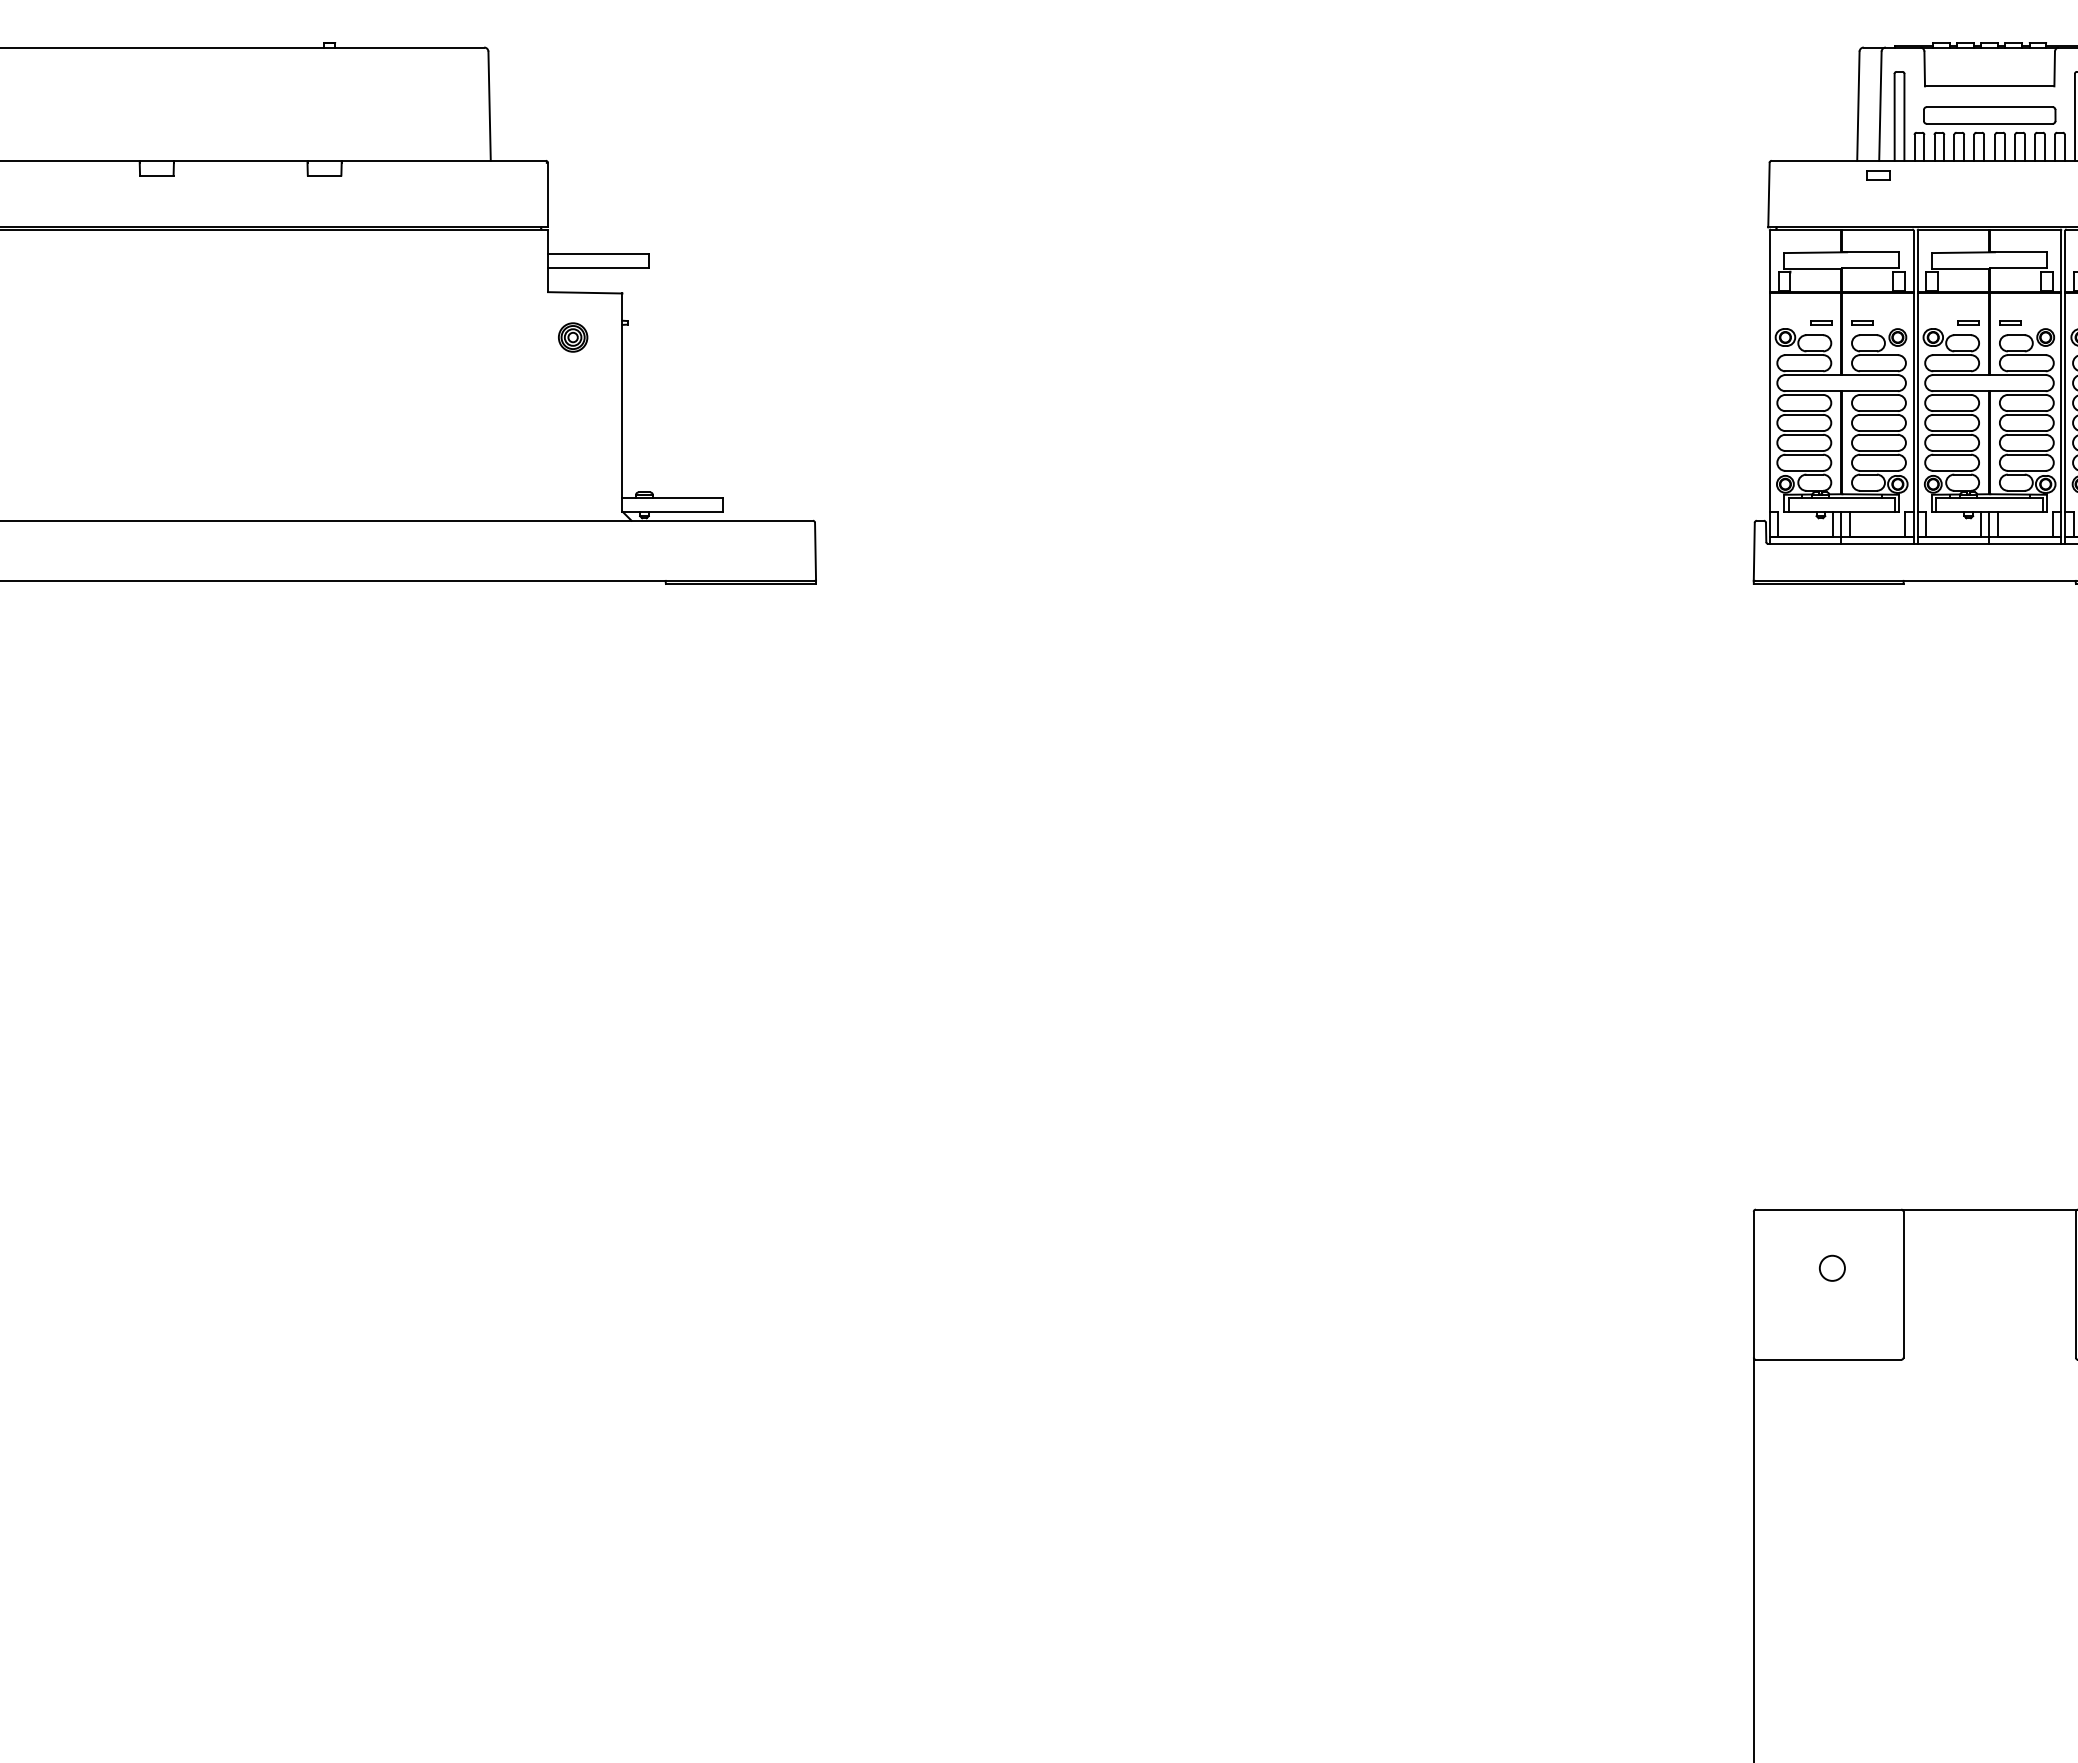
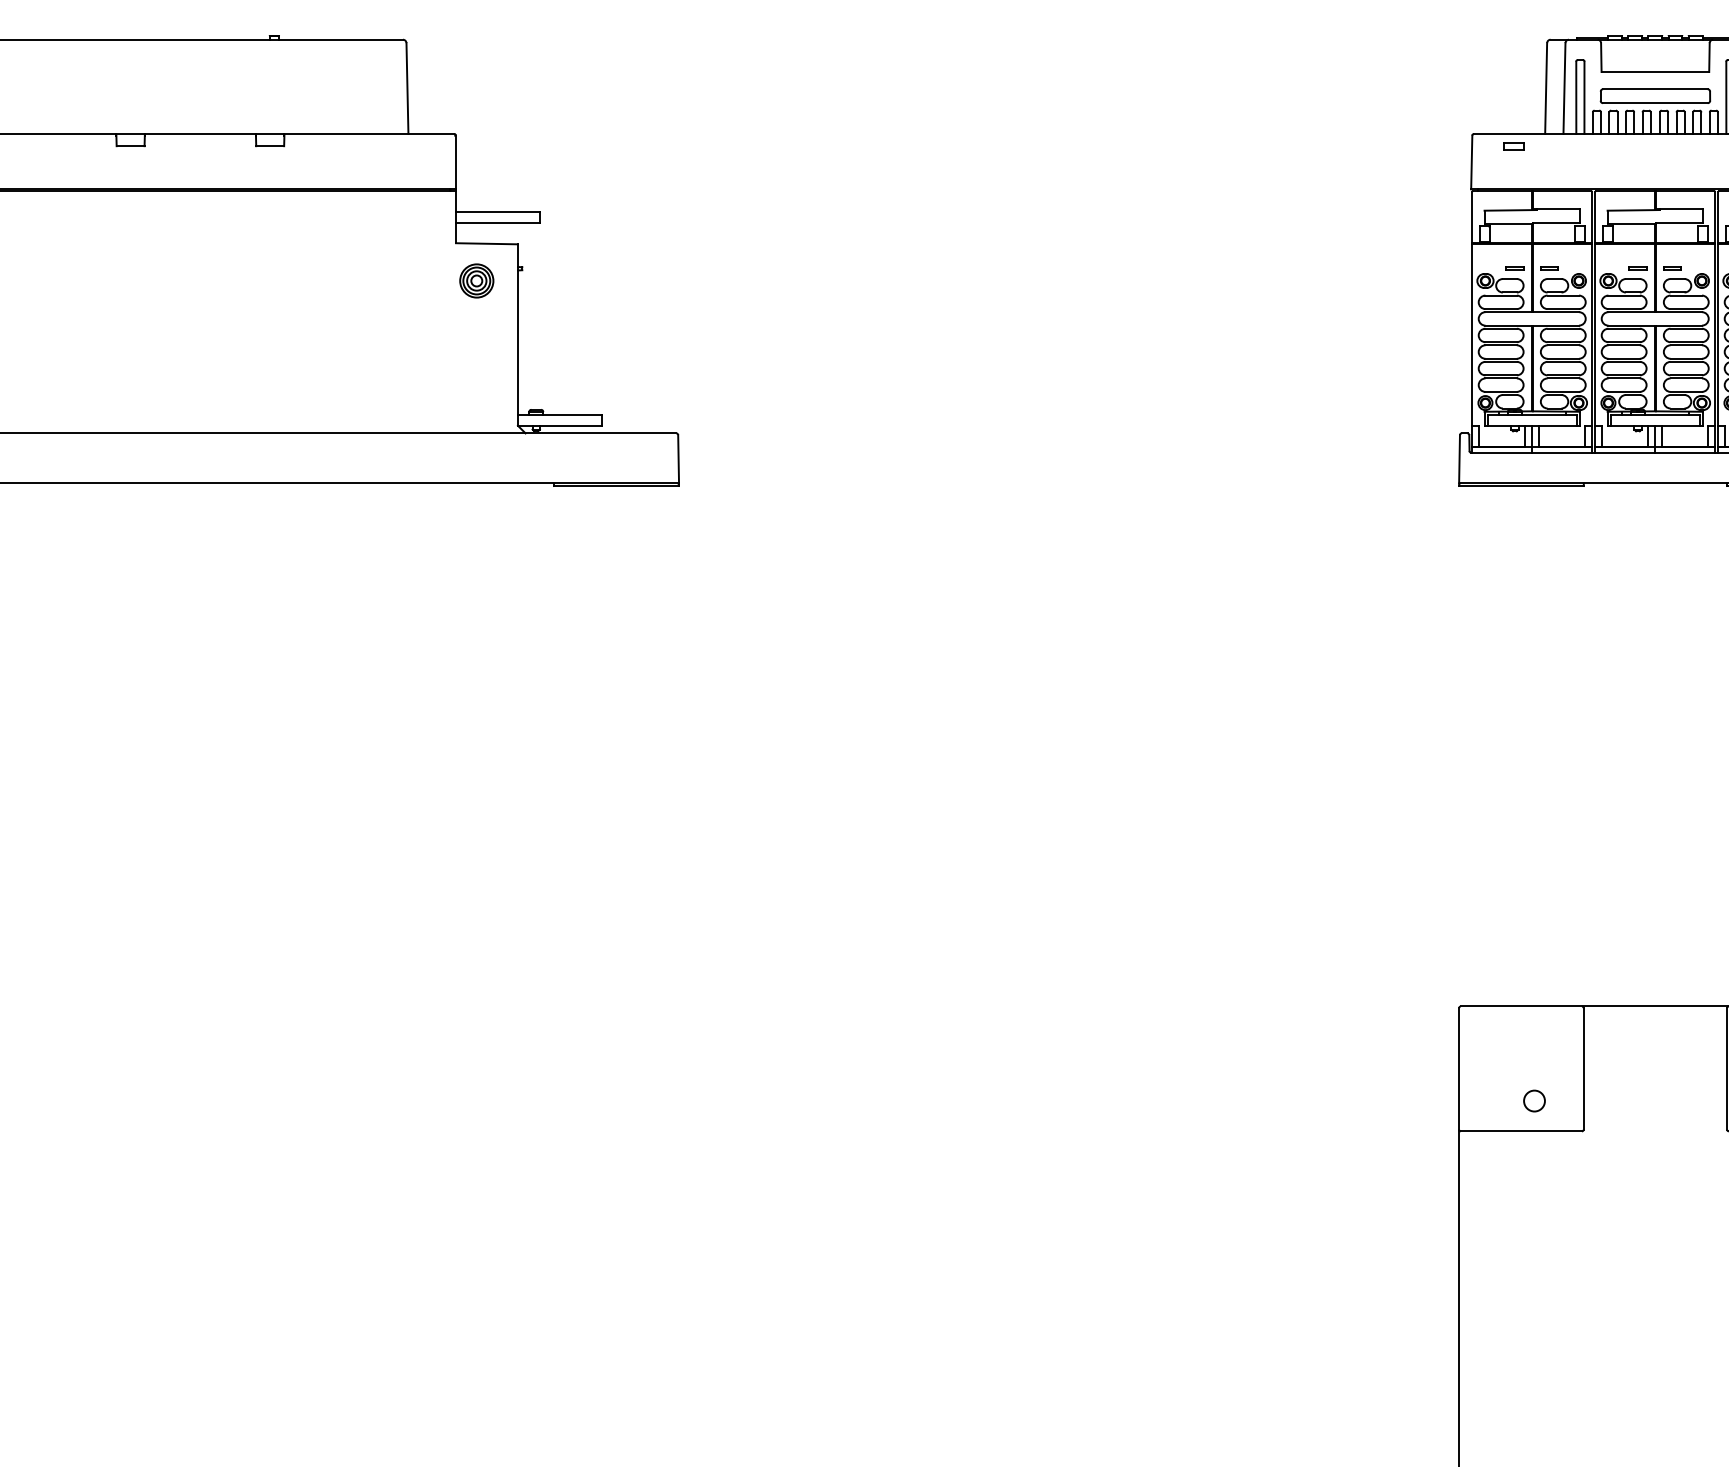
part: (1878, 175) -> (1513, 146), moved
part: (573, 337) -> (477, 280), size x1.4
circle: (1832, 1267) -> (1534, 1100), moved

